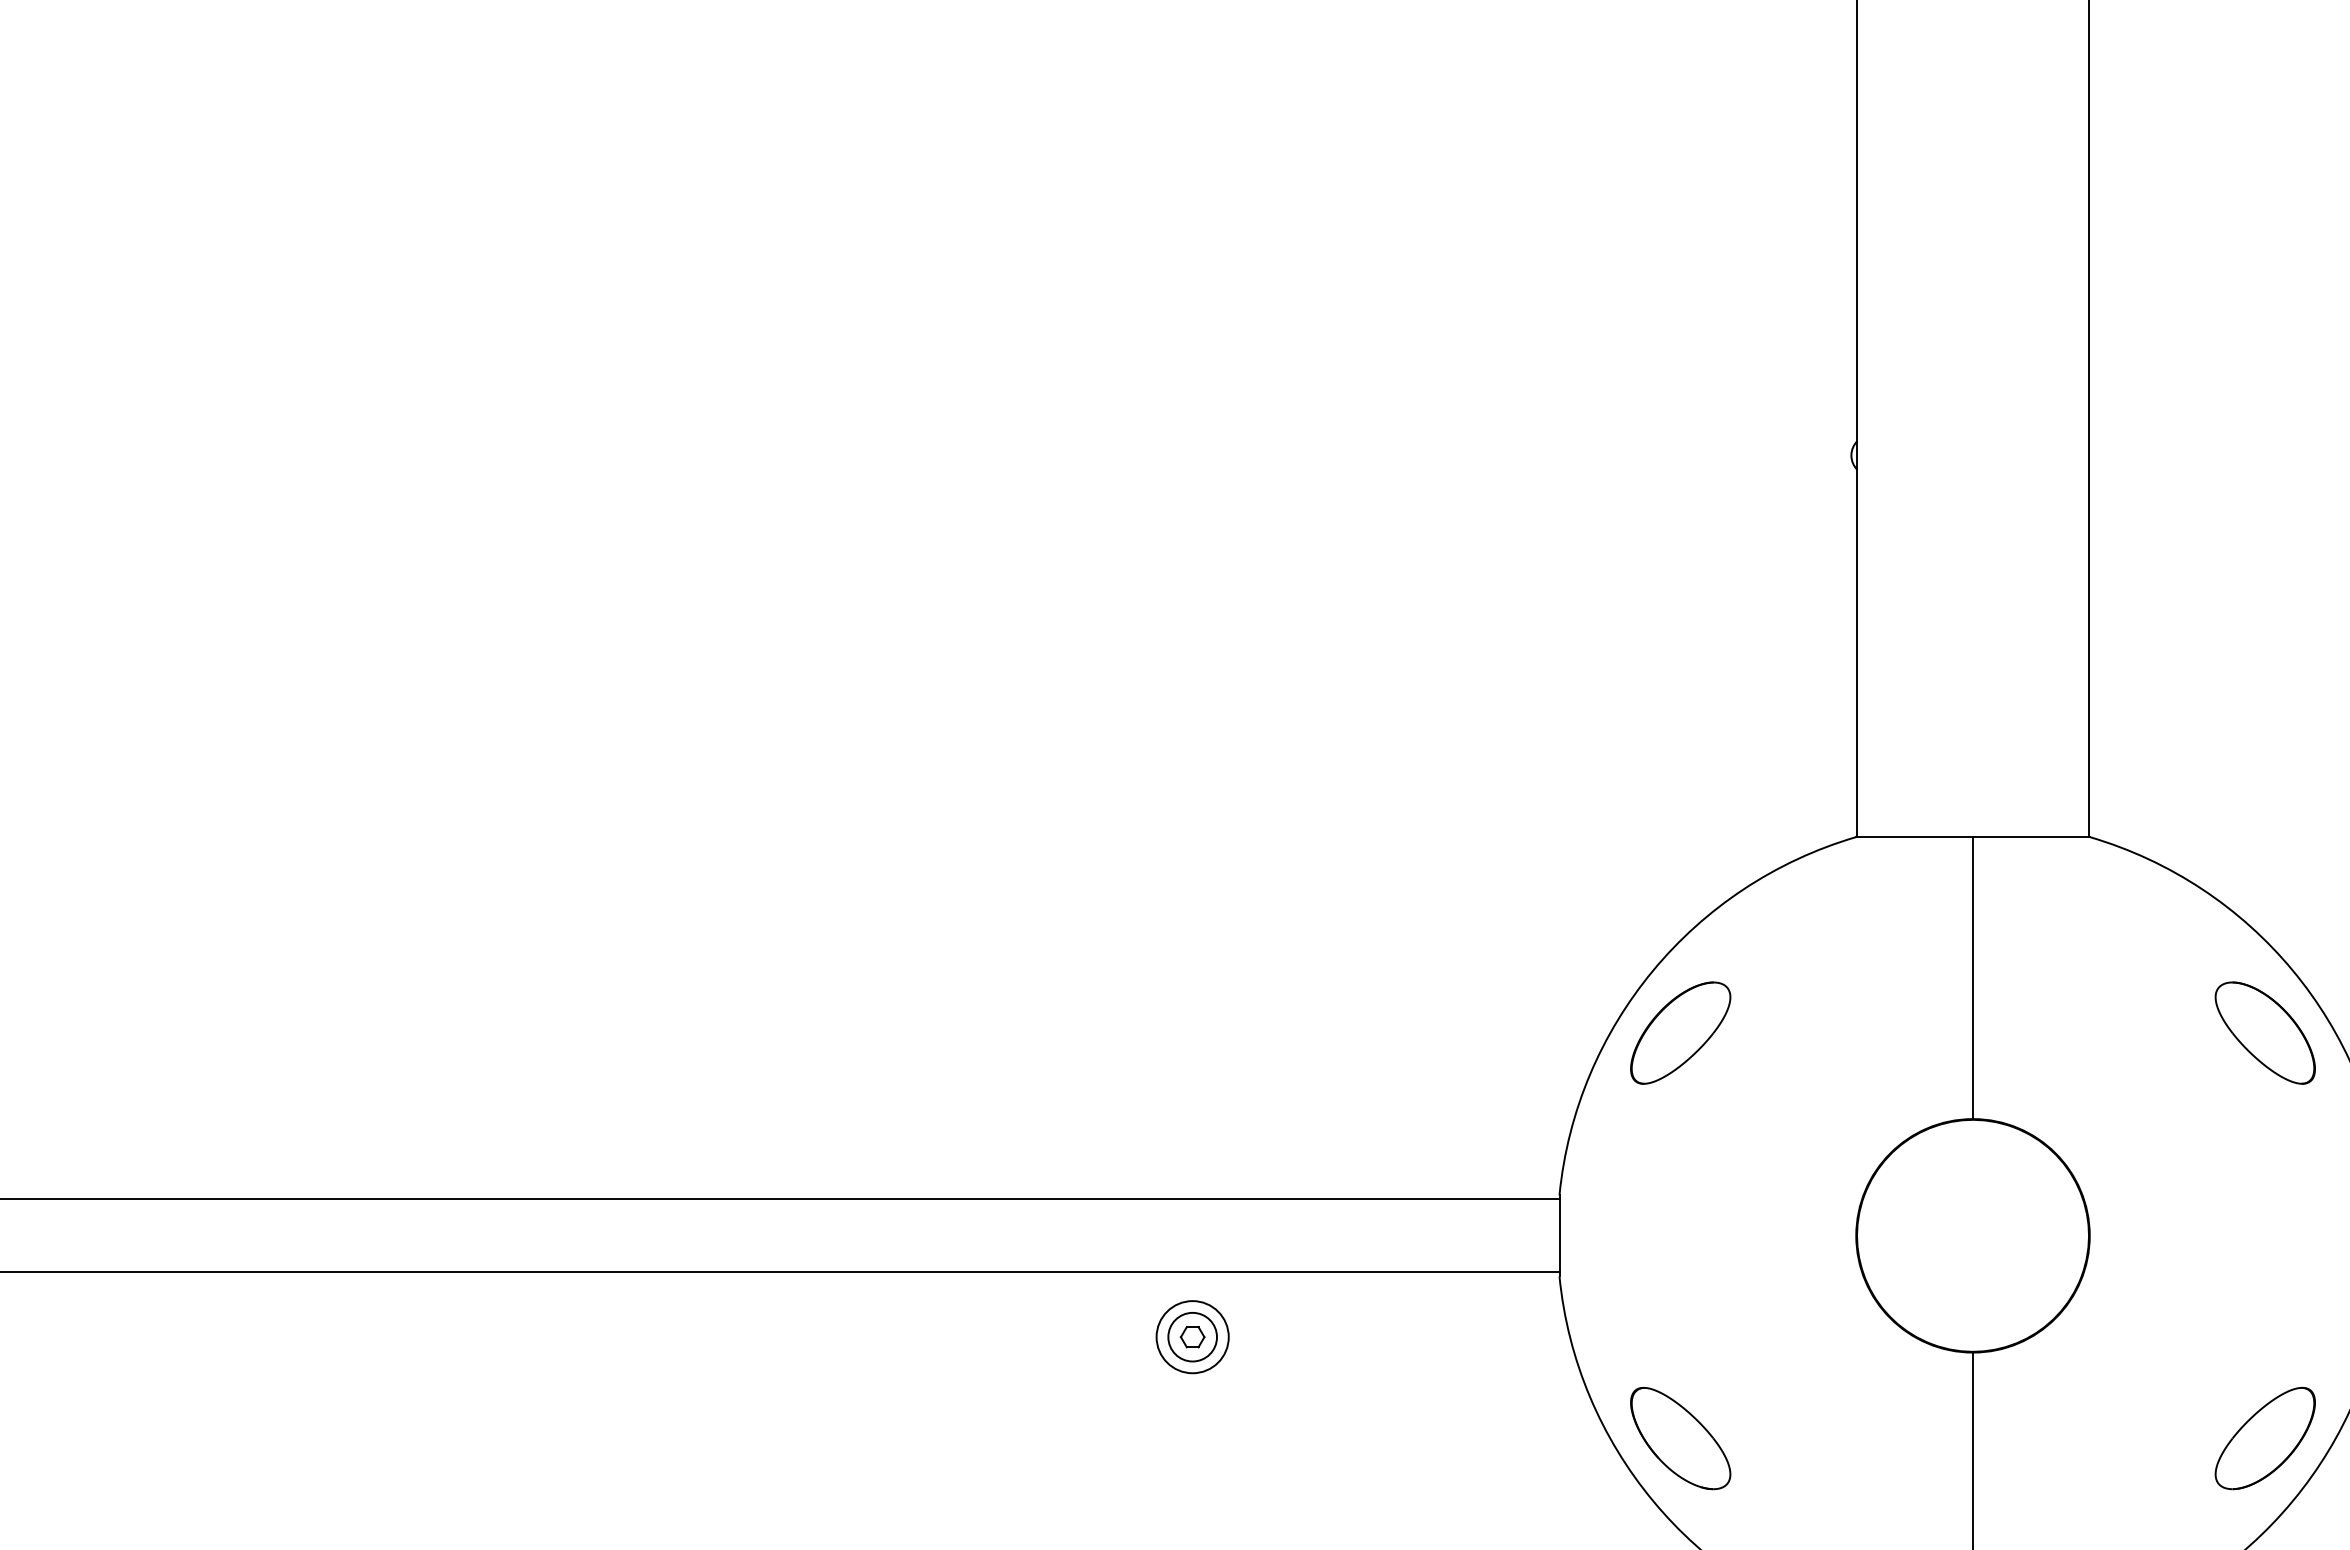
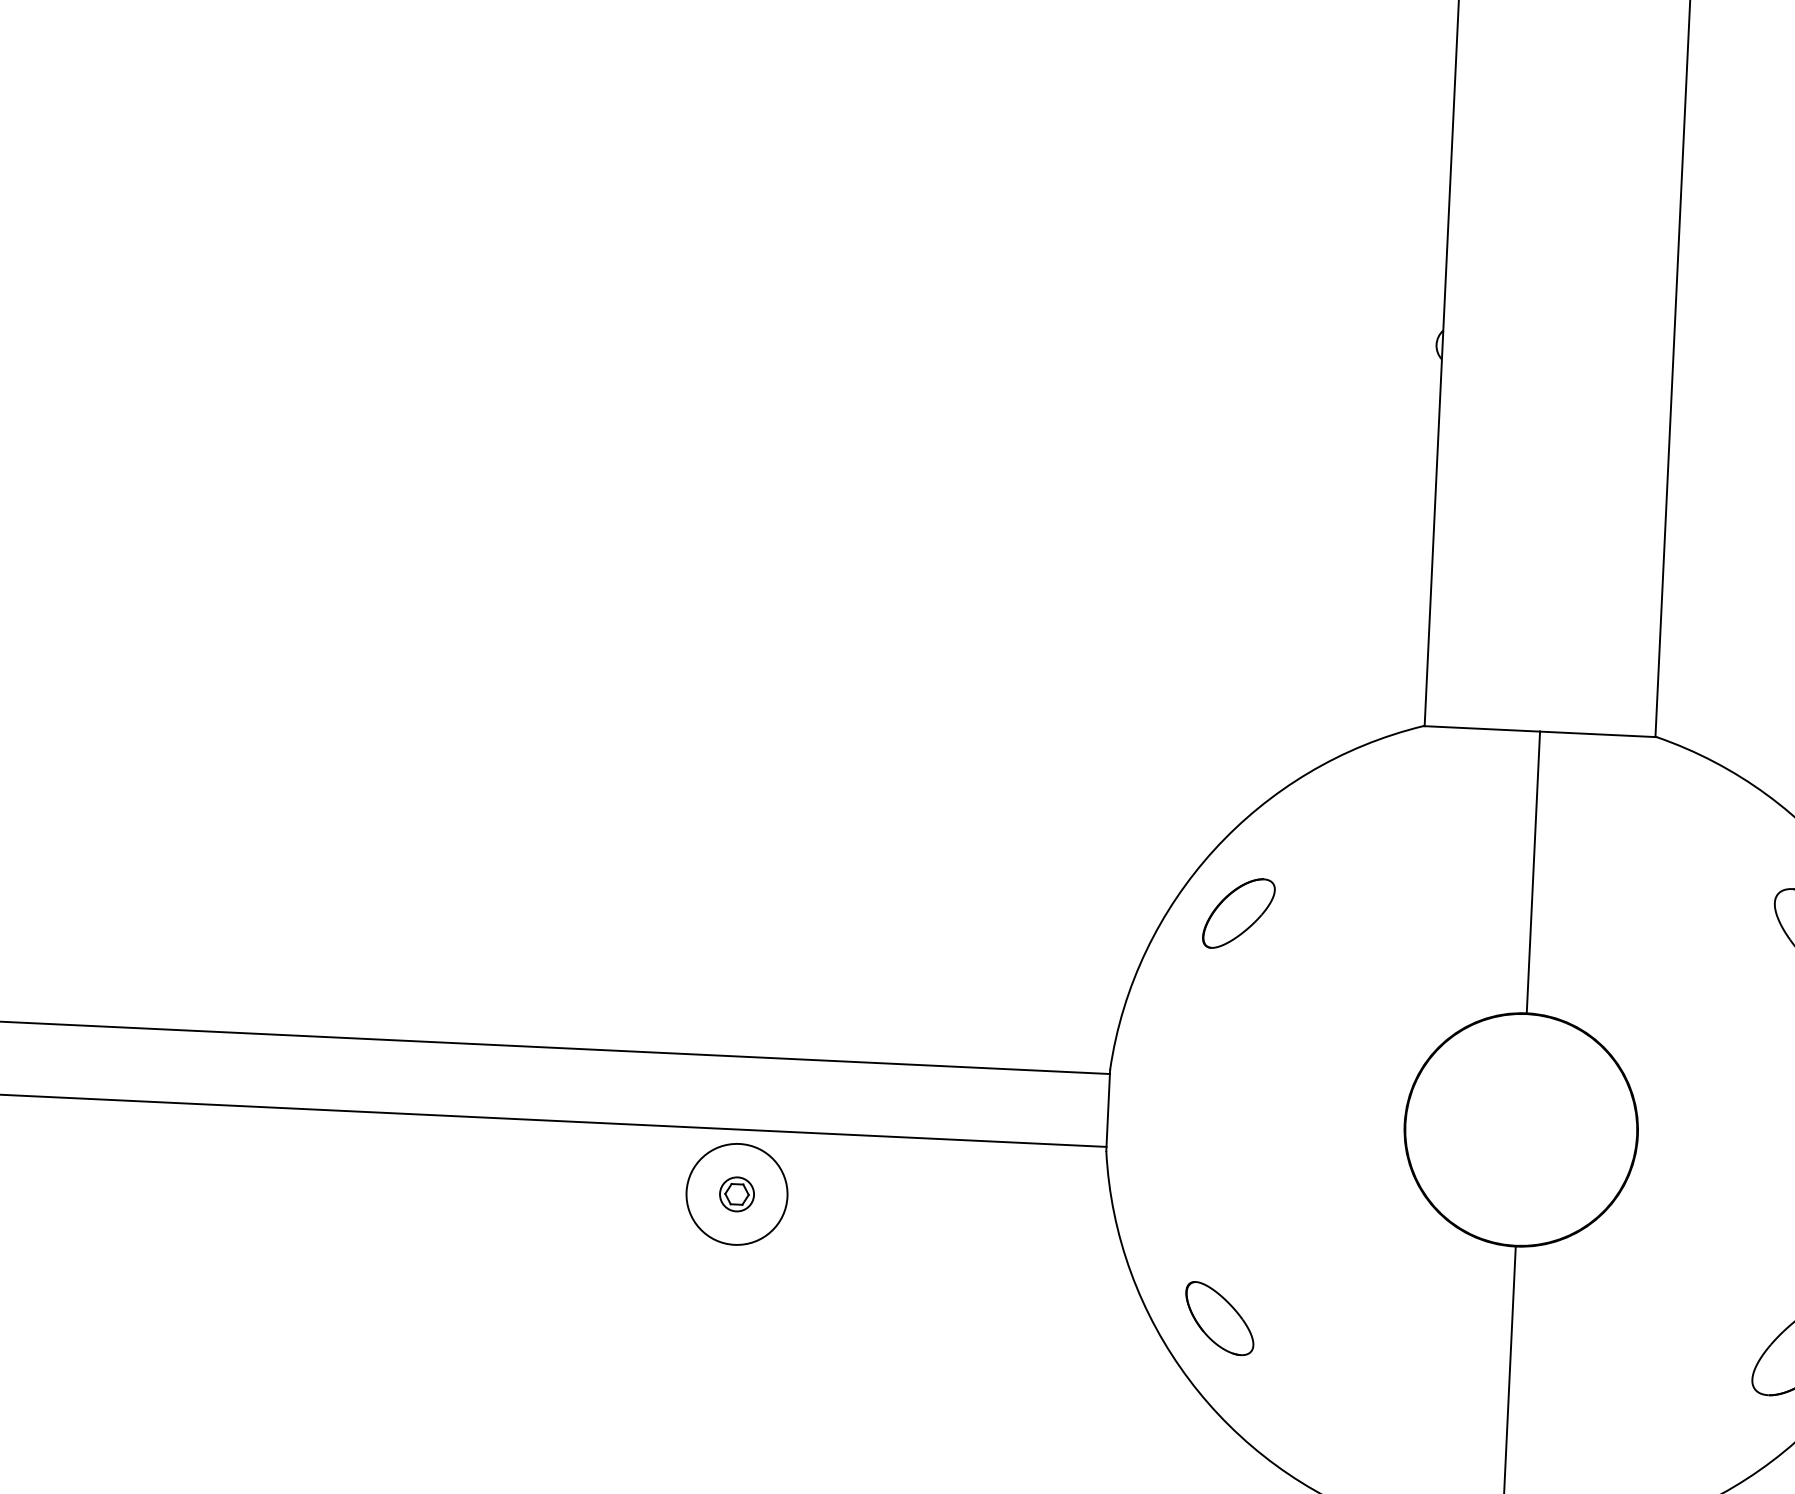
part: (1680, 1032) -> (1238, 913), size x0.7
circle: (1192, 1336) -> (736, 1193), size x0.7
circle: (1192, 1337) -> (736, 1194), size x1.4
part: (1680, 1438) -> (1219, 1318), size x0.7

